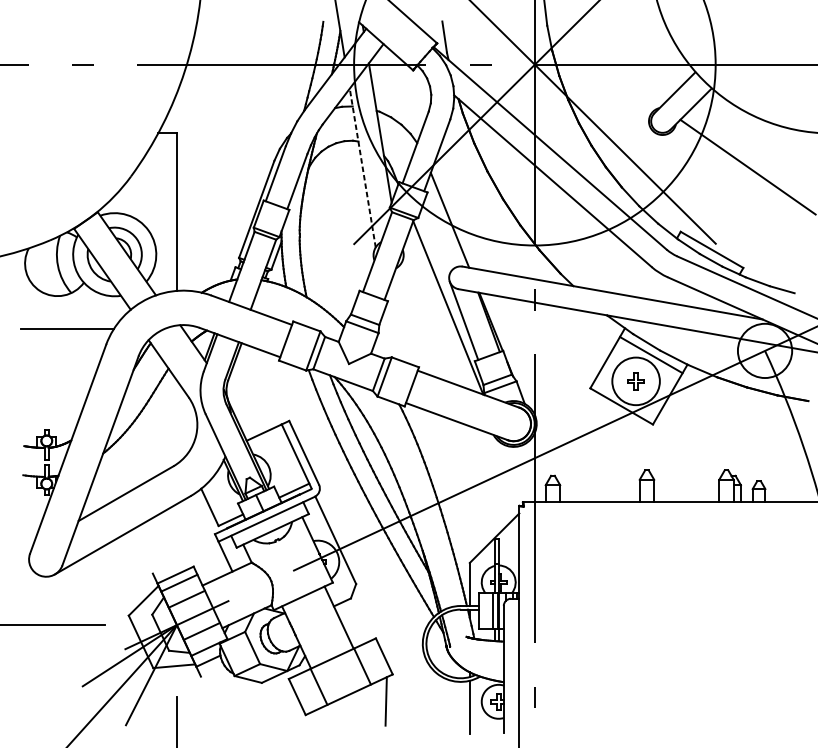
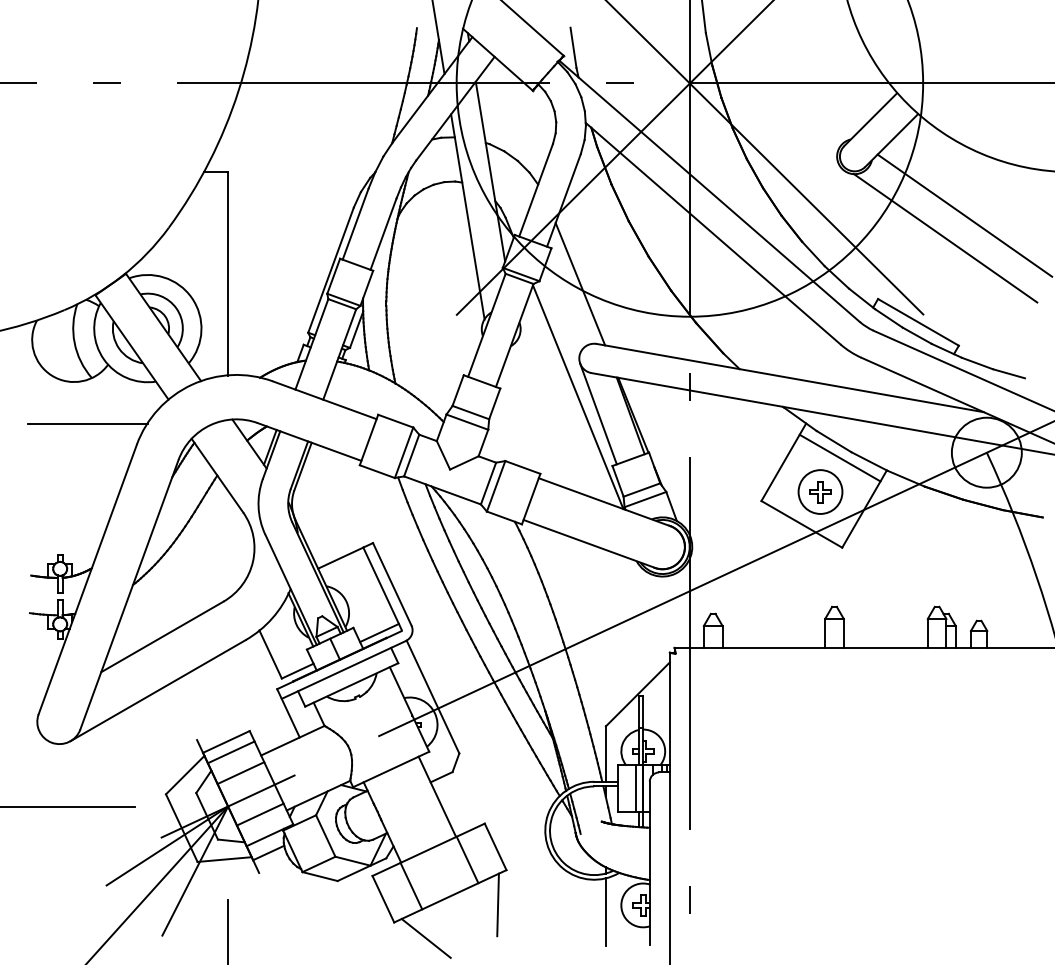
line: (362, 168) -> (467, 217), dashed -> solid
line: (732, 184) -> (945, 238), added
circle: (636, 380) -> (820, 491), size x0.71
line: (329, 726) -> (425, 937), added

